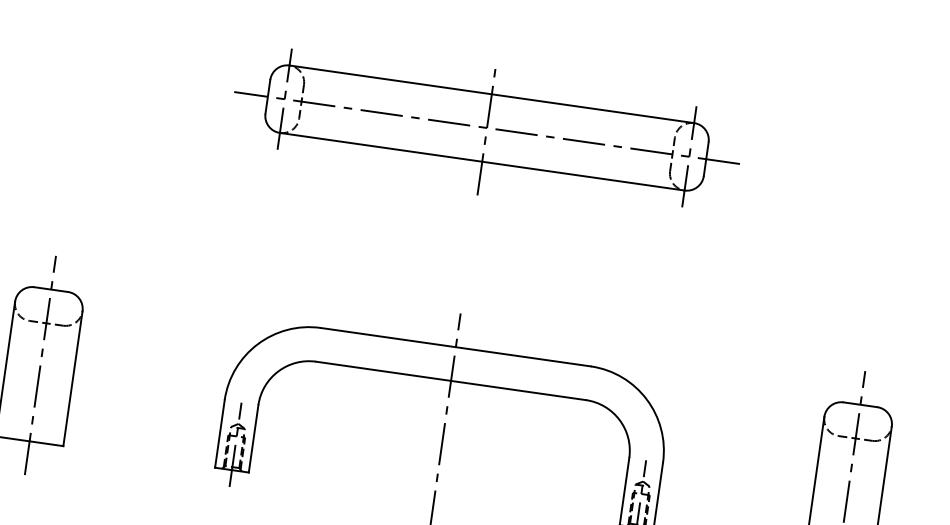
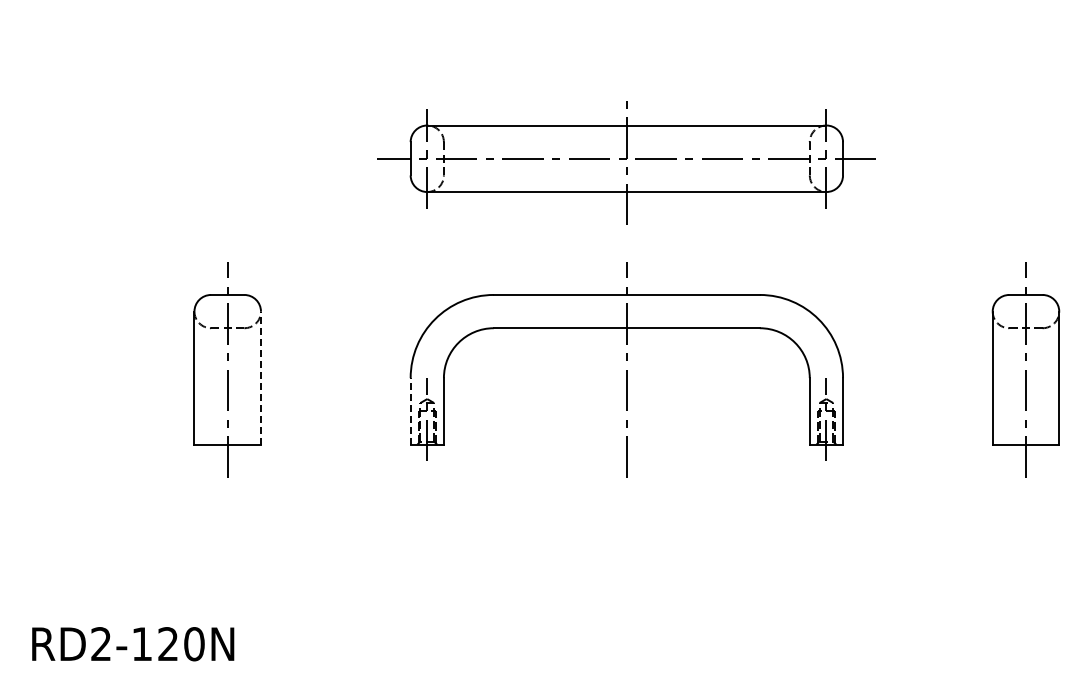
part: (486, 131) -> (626, 162), moved
line: (72, 379) -> (260, 378), solid -> dashed
line: (219, 433) -> (410, 410), solid -> dashed

